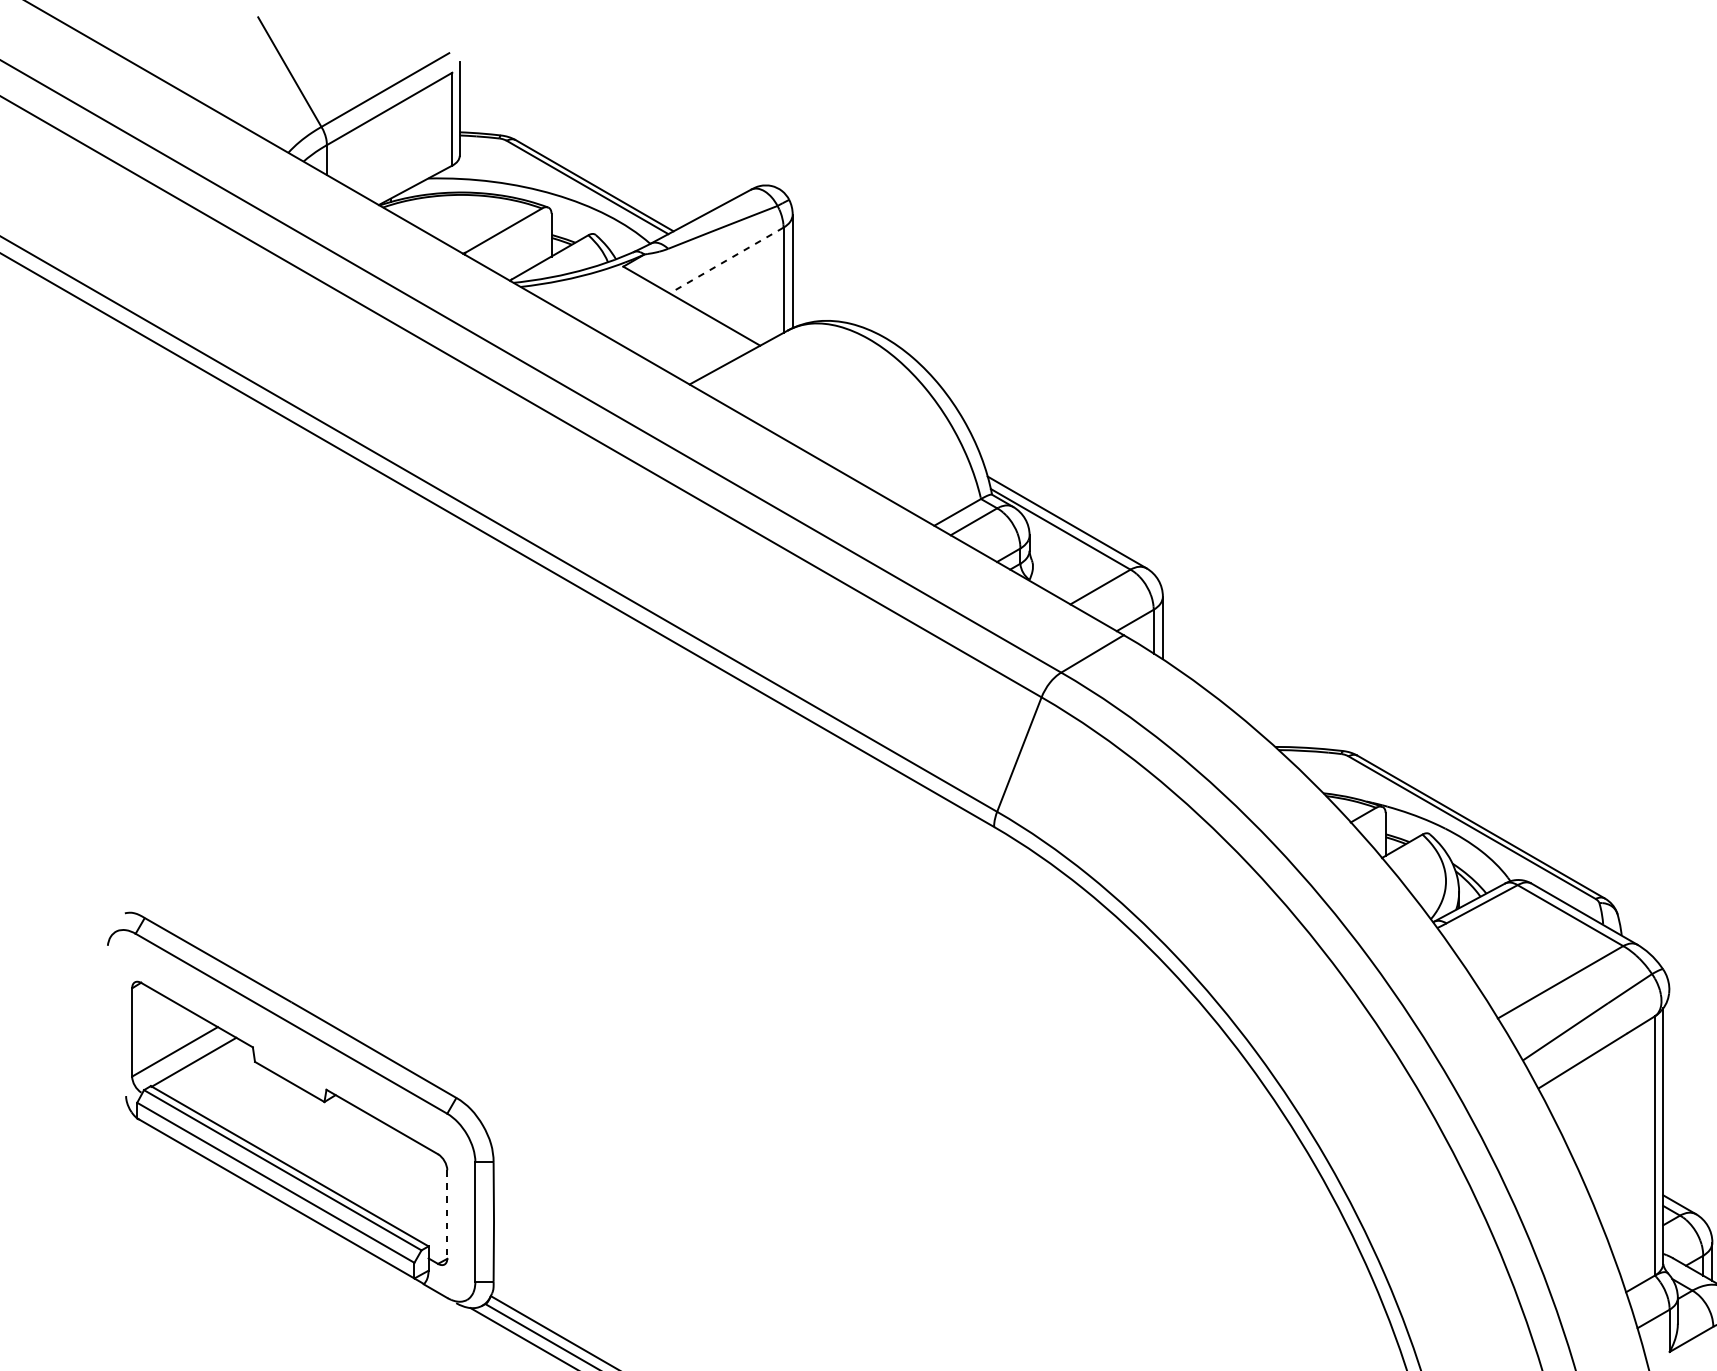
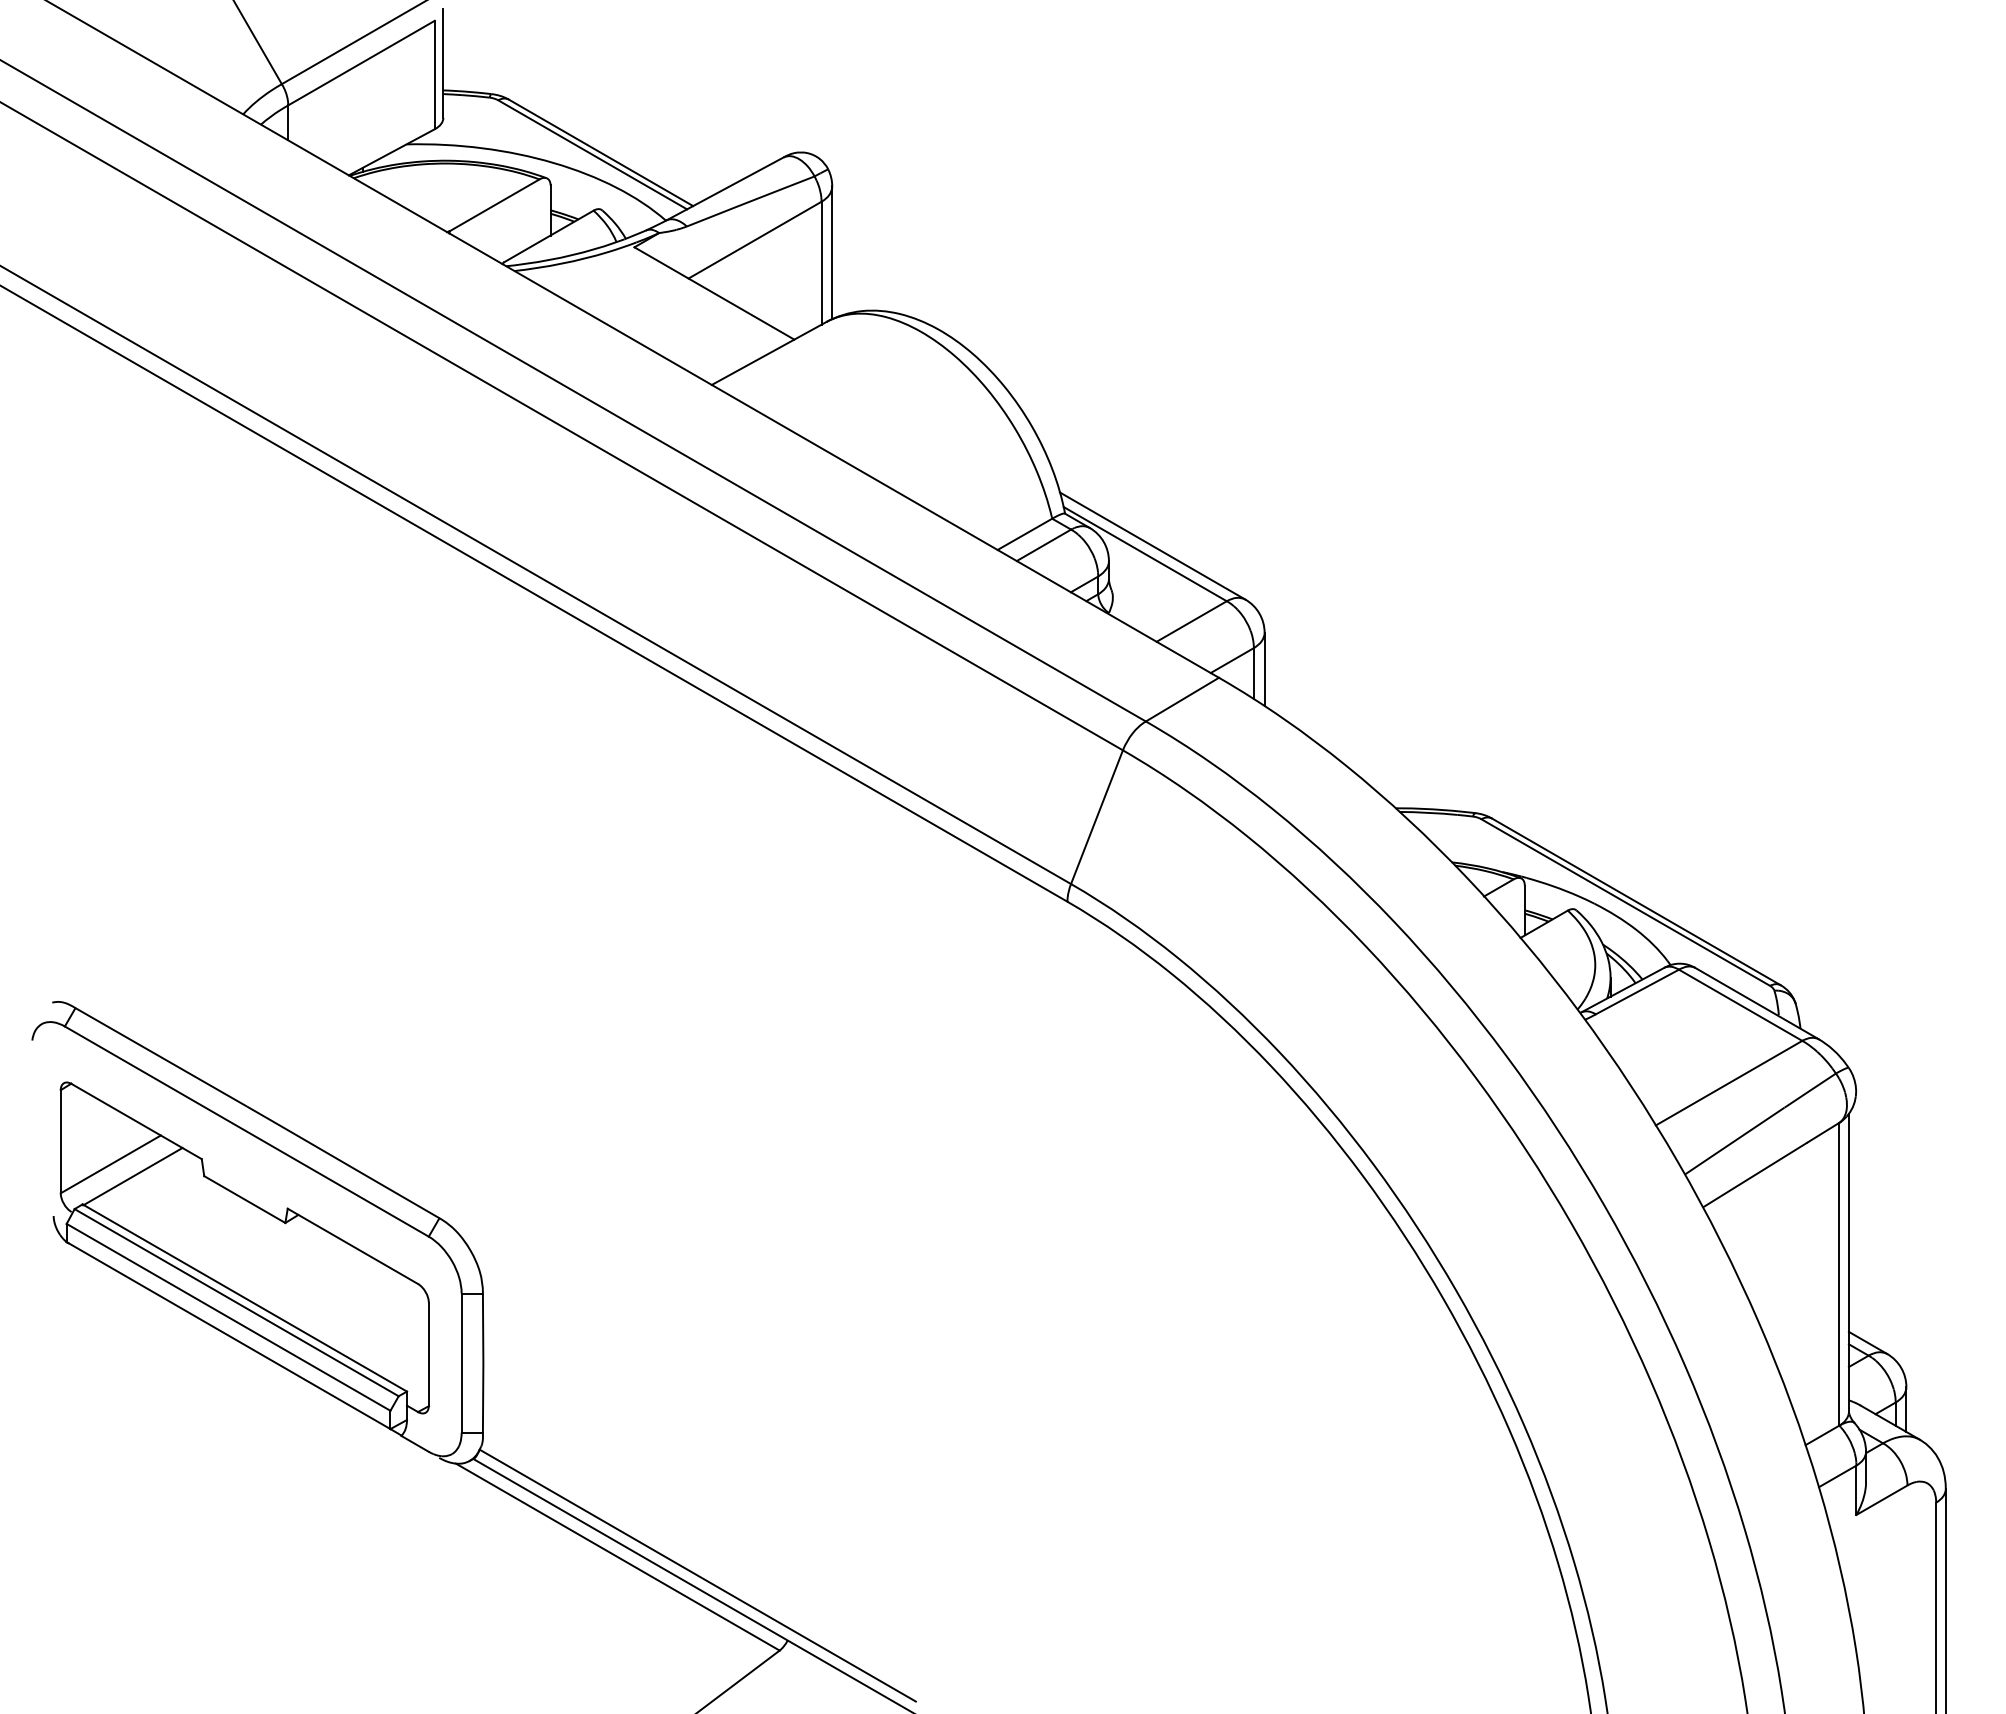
line: (726, 260) -> (755, 240), dashed -> solid
line: (447, 1214) -> (428, 1354), dashed -> solid

